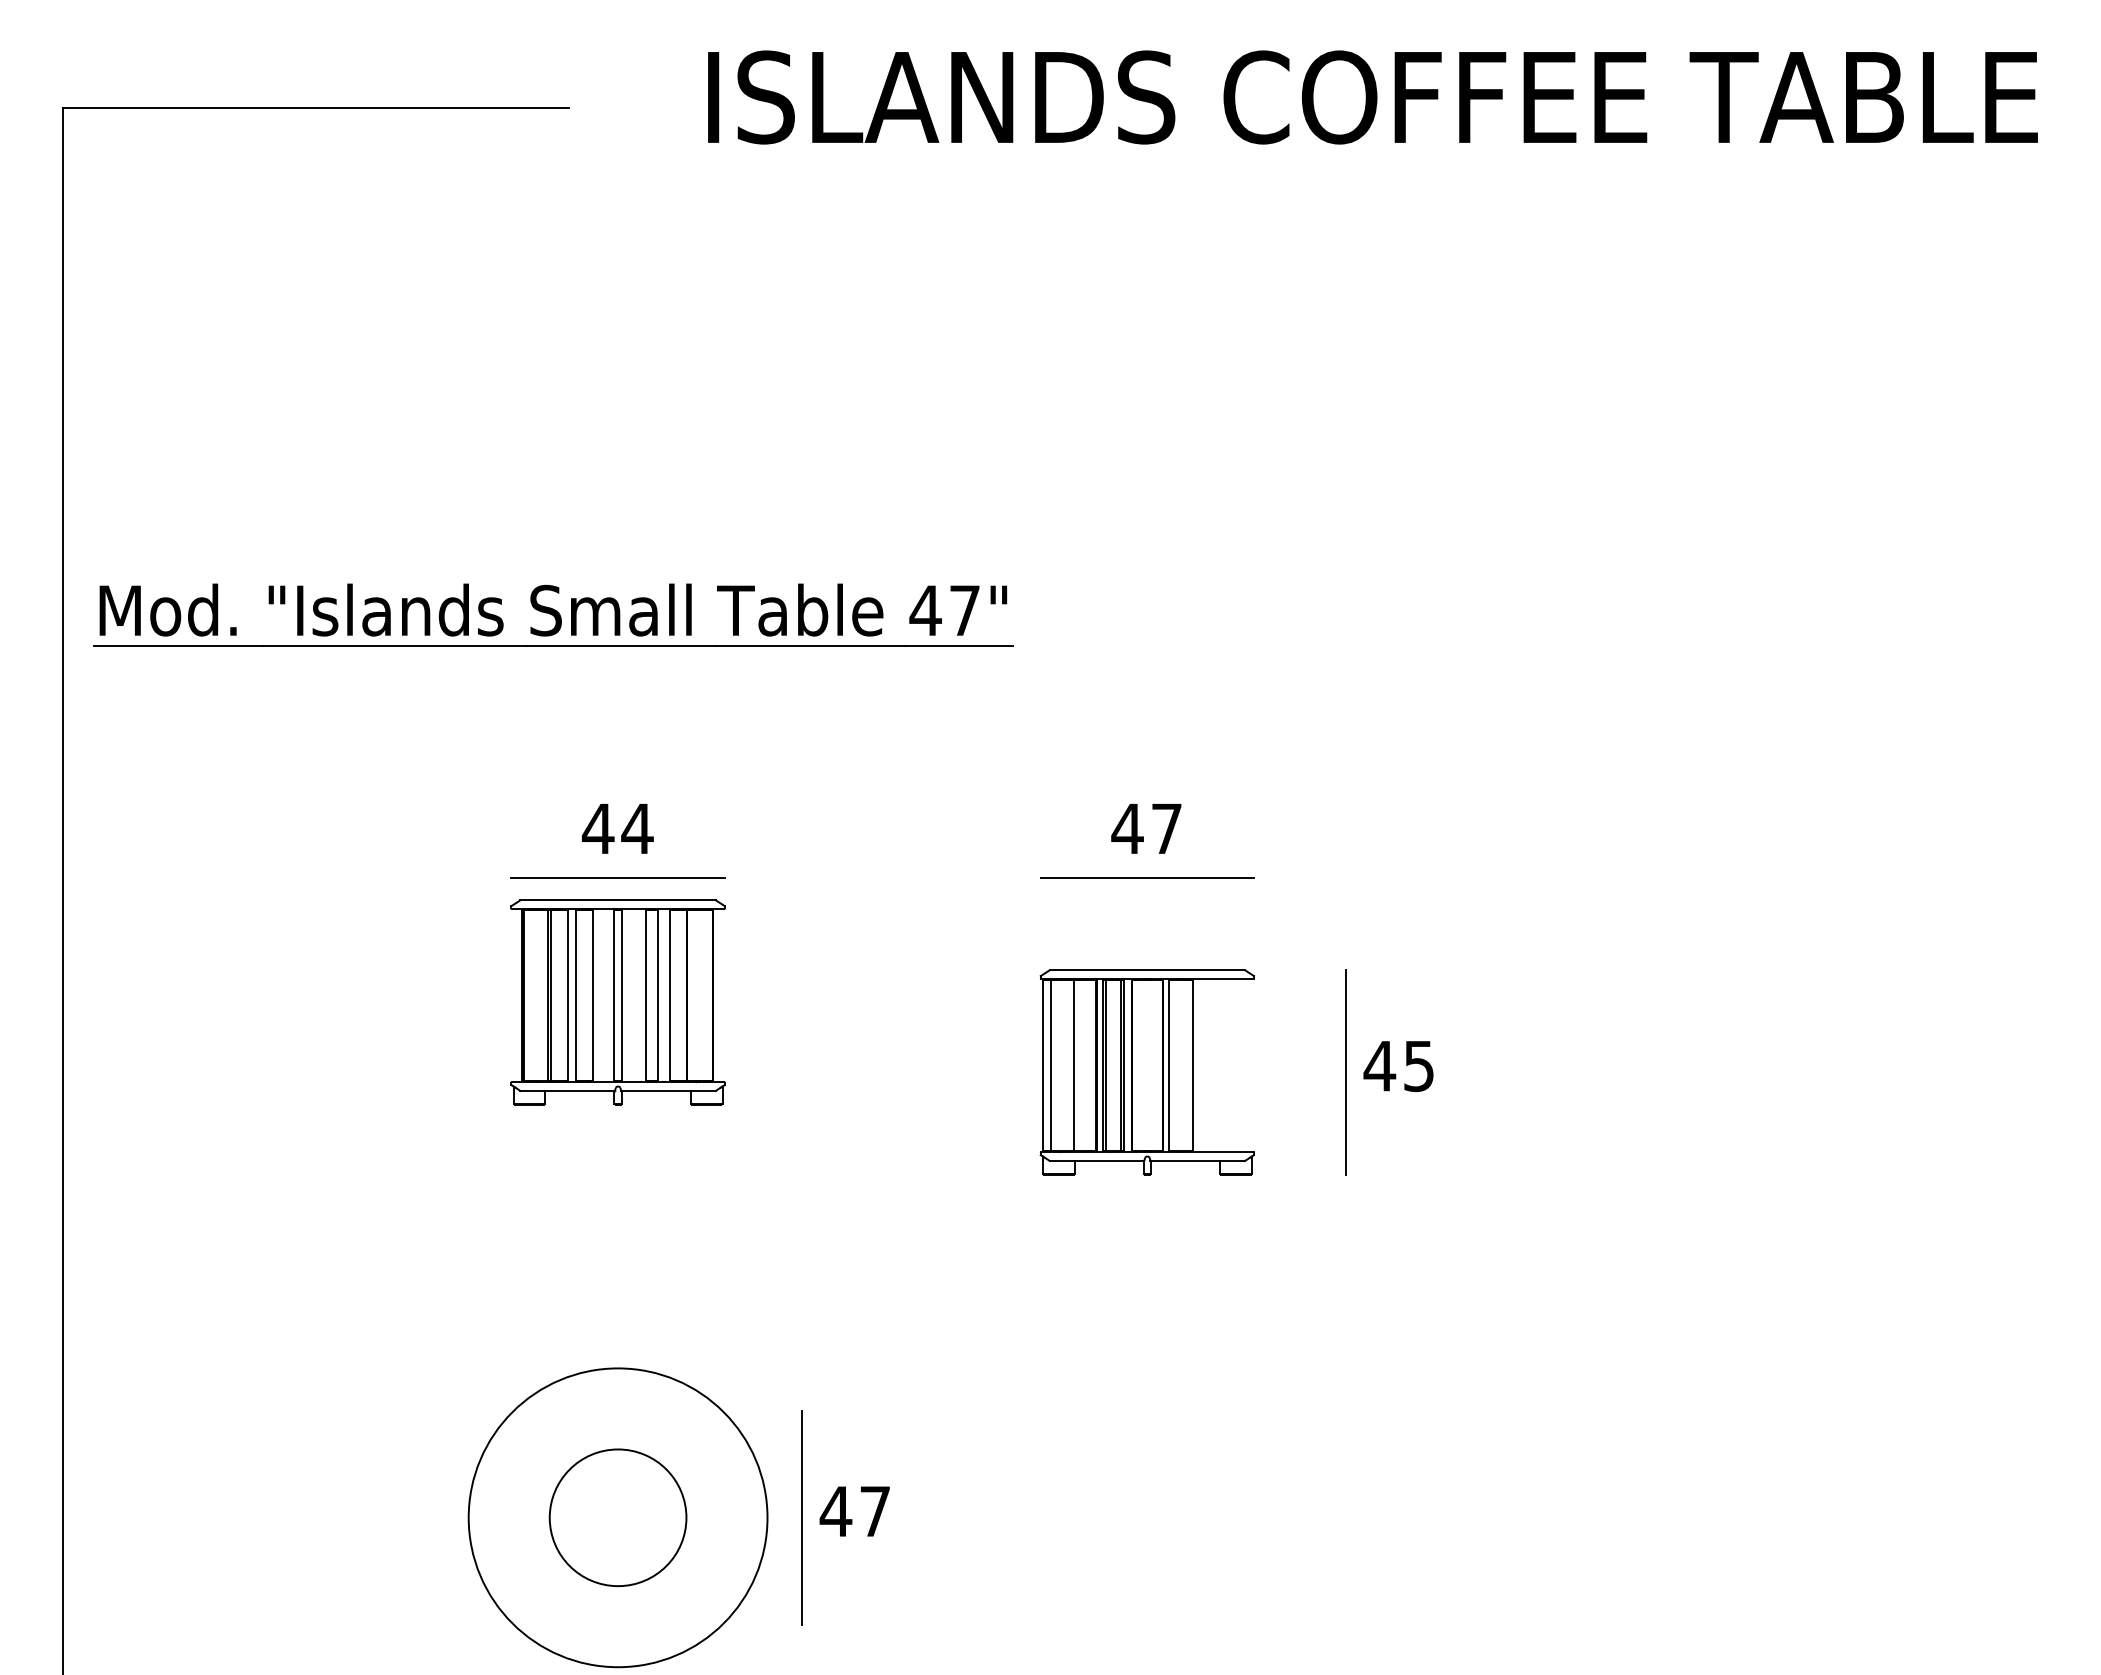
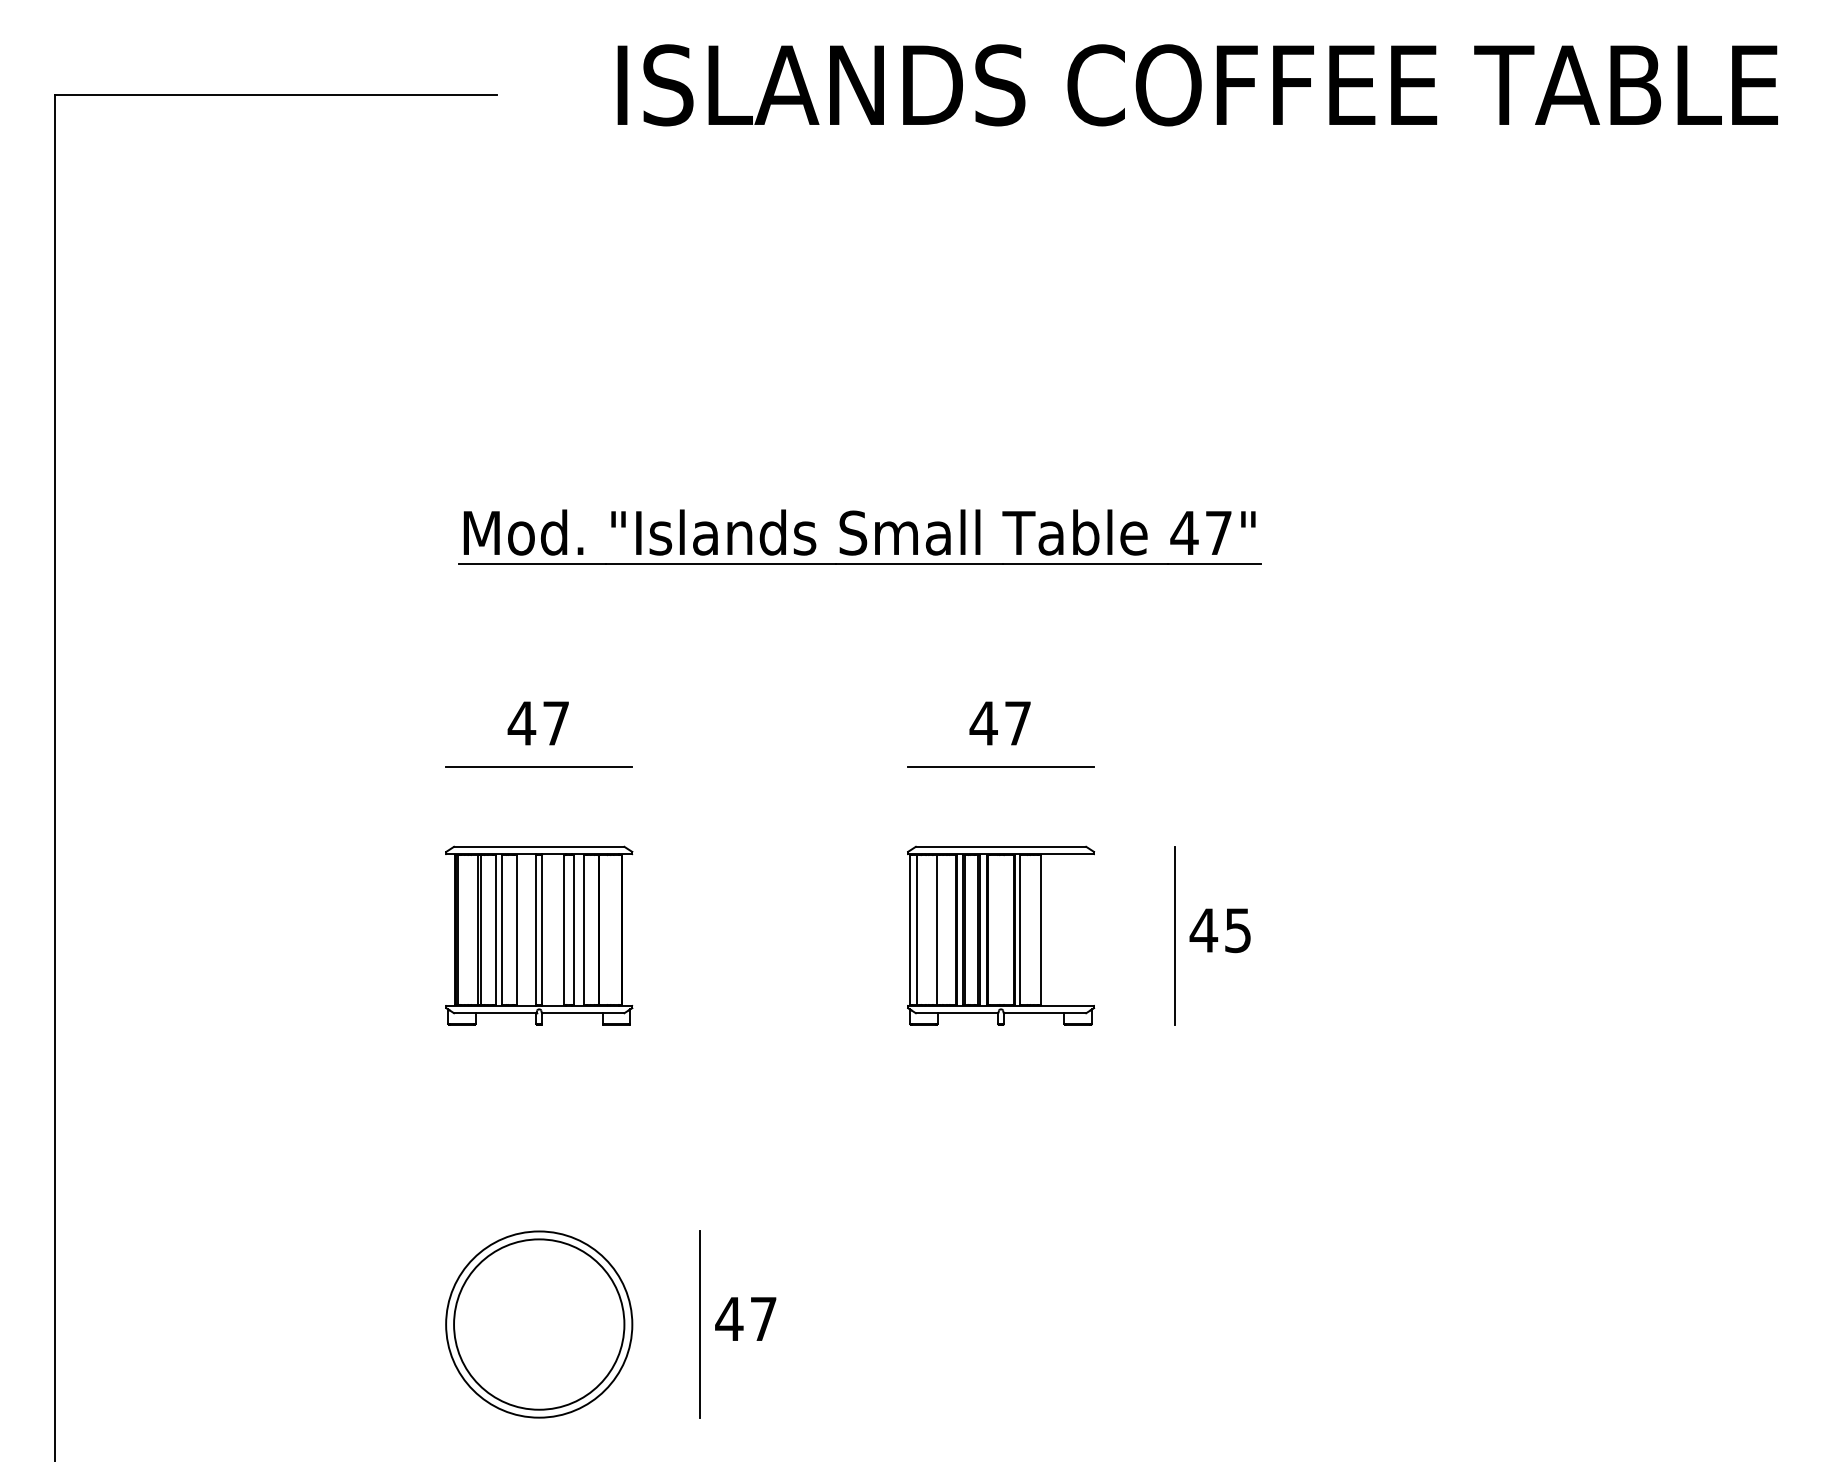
part: (553, 614) -> (859, 536), moved
text: (637, 828) -> (556, 723), 44 -> 47
part: (617, 1002) -> (538, 936), moved
circle: (617, 1517) -> (538, 1324), size x0.71
circle: (617, 1517) -> (538, 1324), size x1.43

